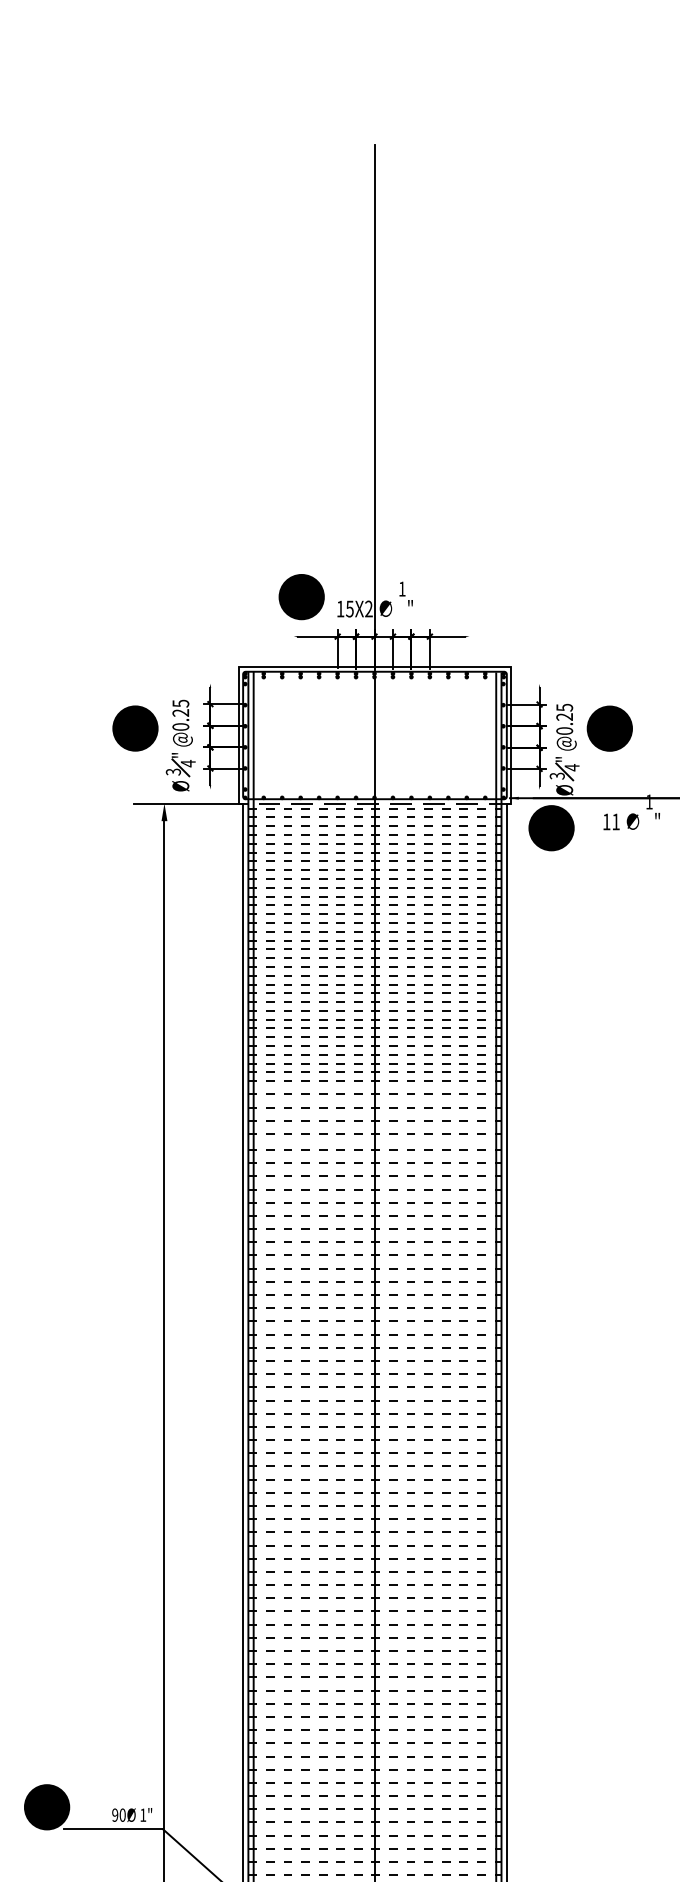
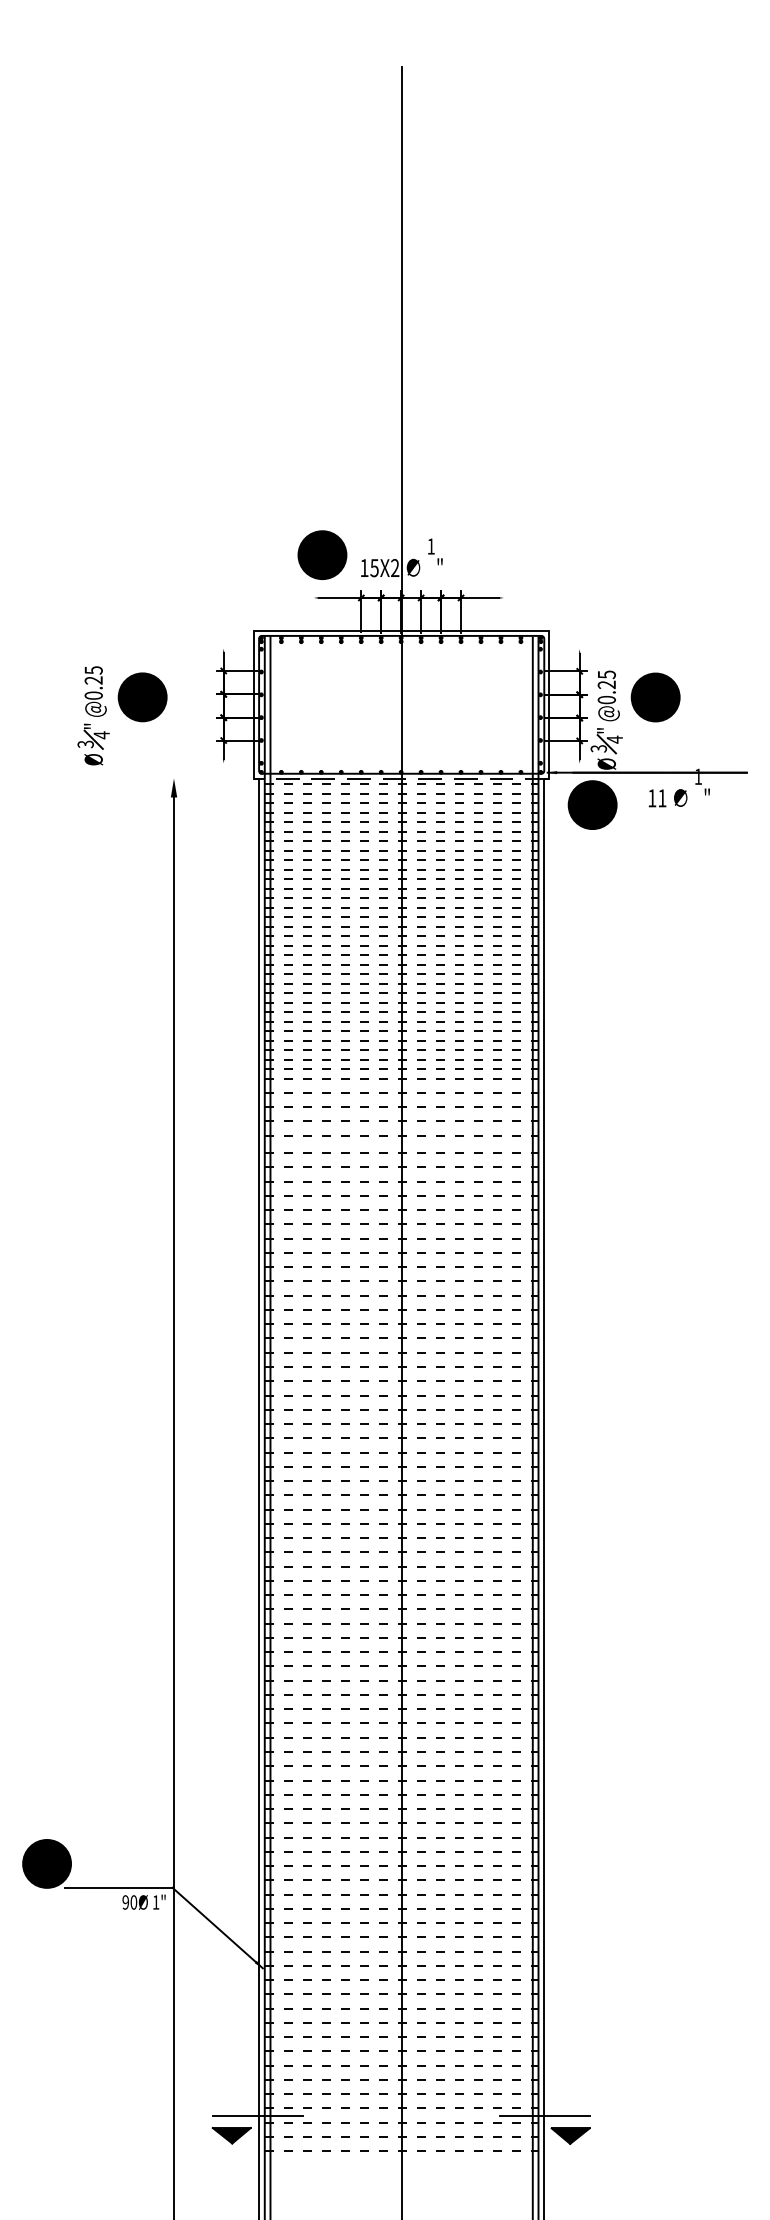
part: (180, 745) -> (93, 715), moved
line: (186, 803) -> (197, 778), removed
text: (131, 1814) -> (143, 1901), moved

